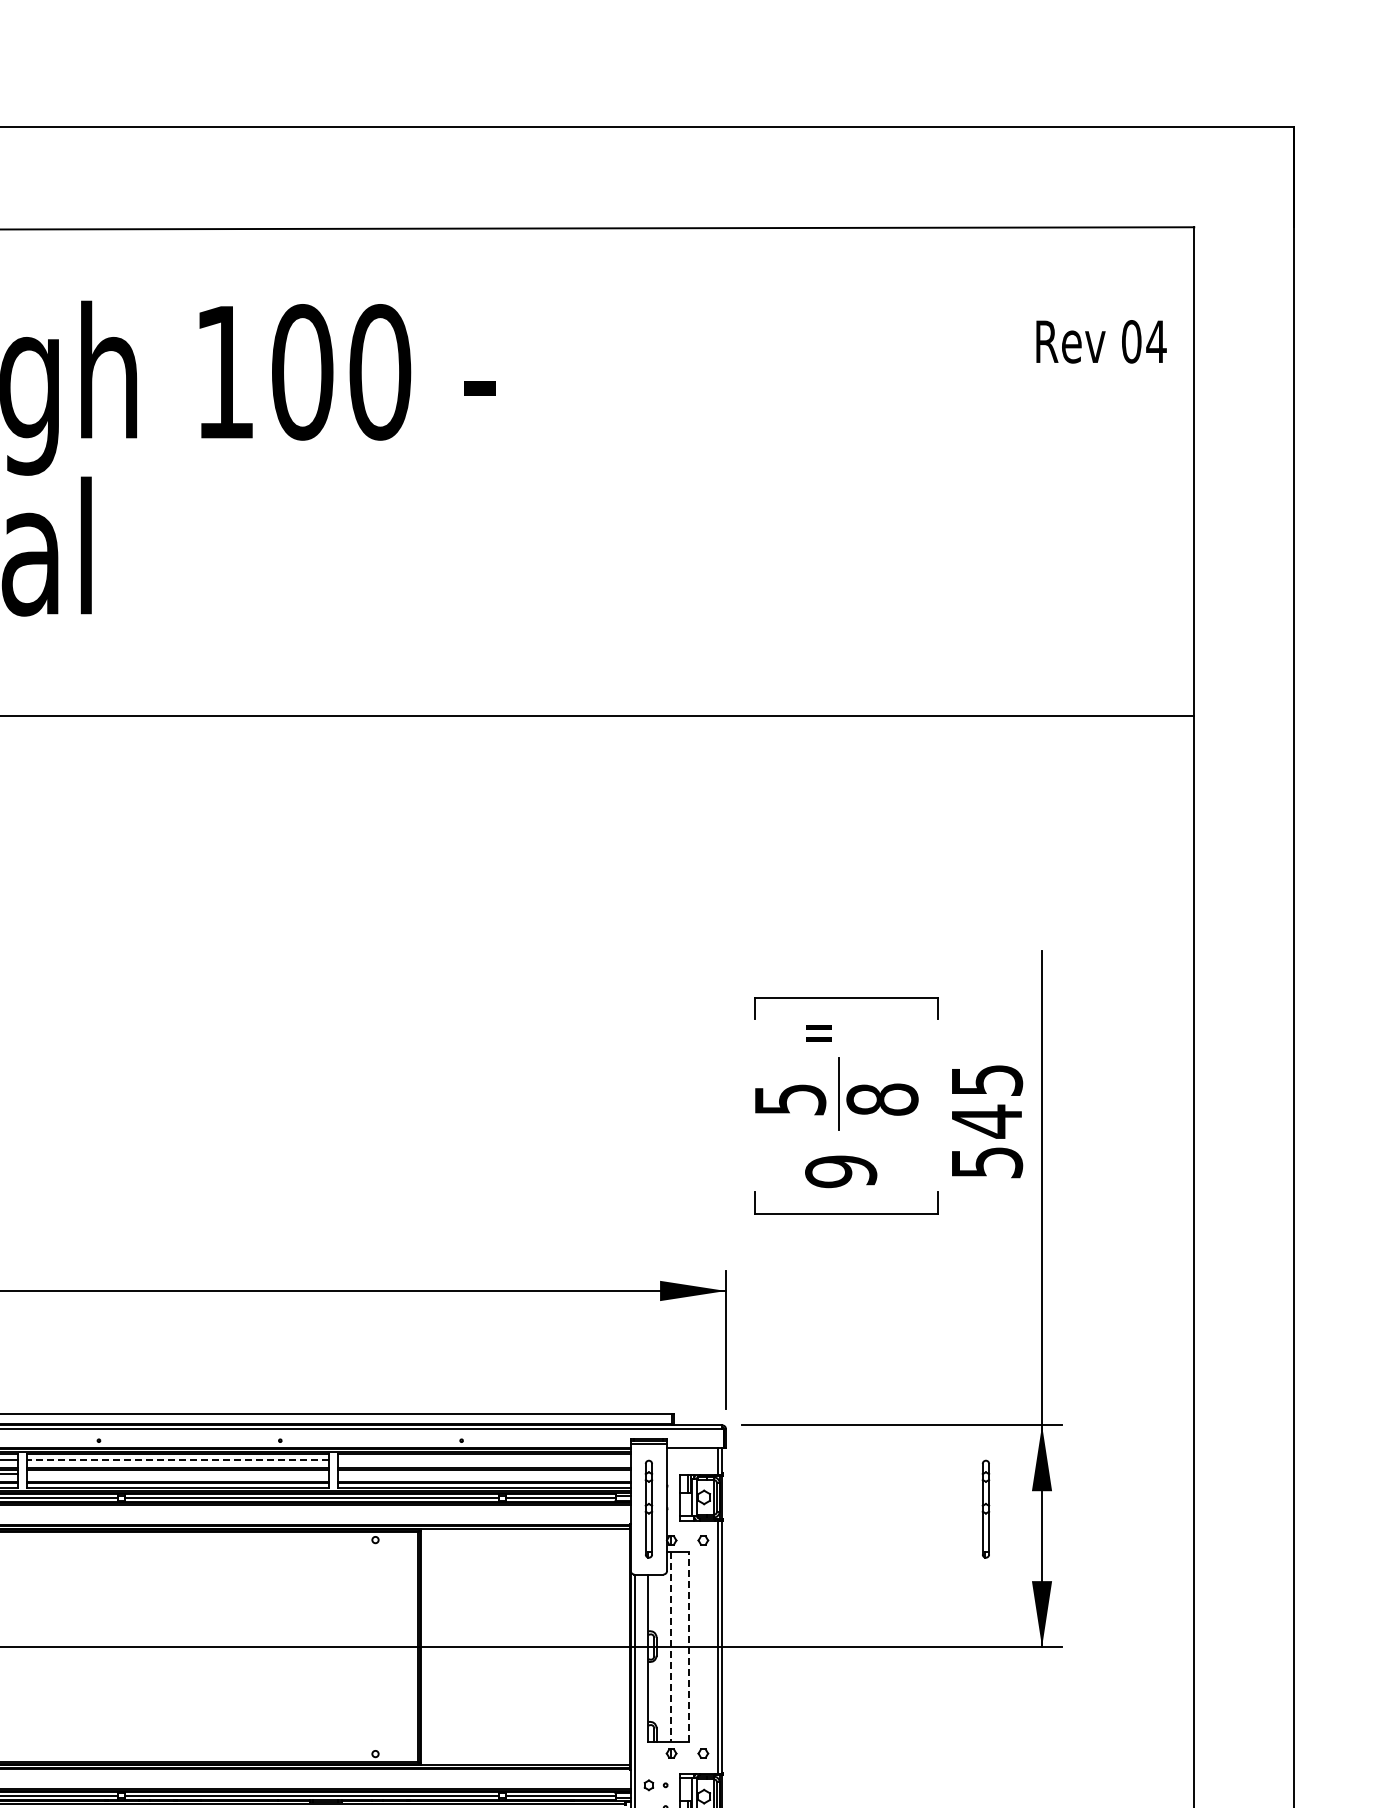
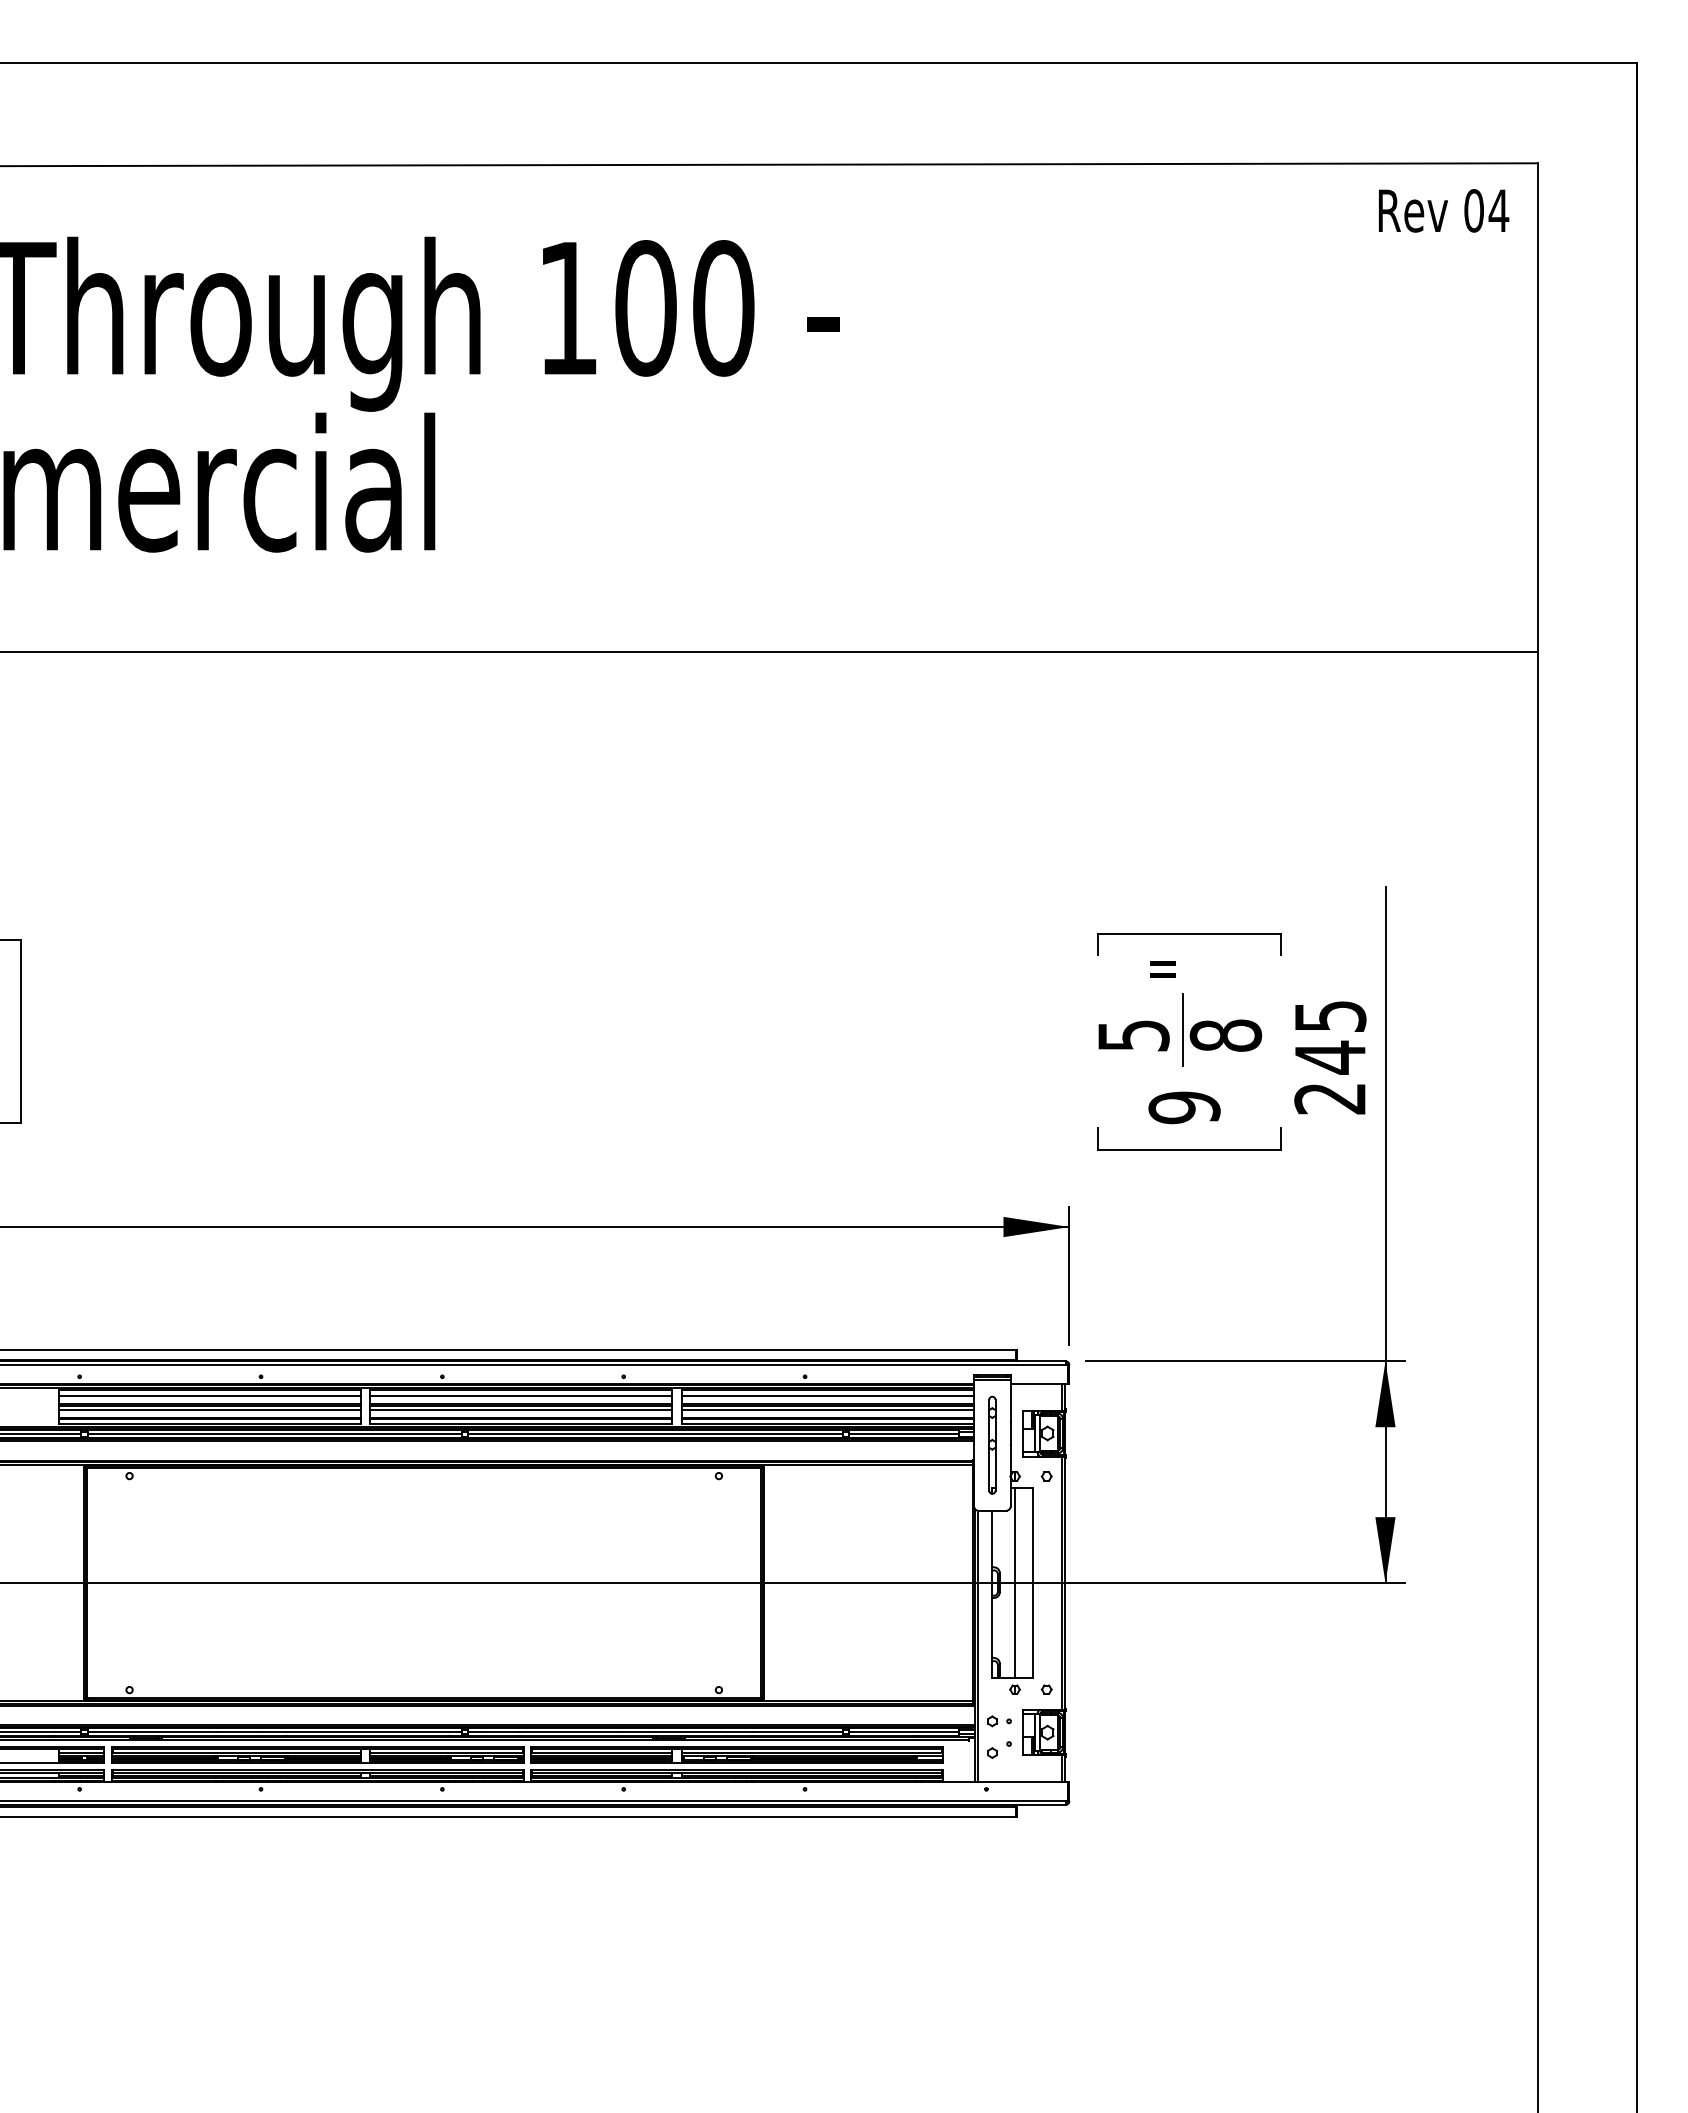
text: (1102, 341) -> (1444, 210), moved
text: (987, 1162) -> (1330, 1098), 545 -> 245
line: (177, 1460) -> (520, 1396), dashed -> solid
line: (484, 1460) -> (827, 1396), added
line: (178, 1473) -> (521, 1409), added
line: (484, 1473) -> (827, 1409), added
part: (986, 1508) -> (1329, 1444), removed
line: (689, 1646) -> (1032, 1582), dashed -> solid
line: (671, 1647) -> (1014, 1583), dashed -> solid

